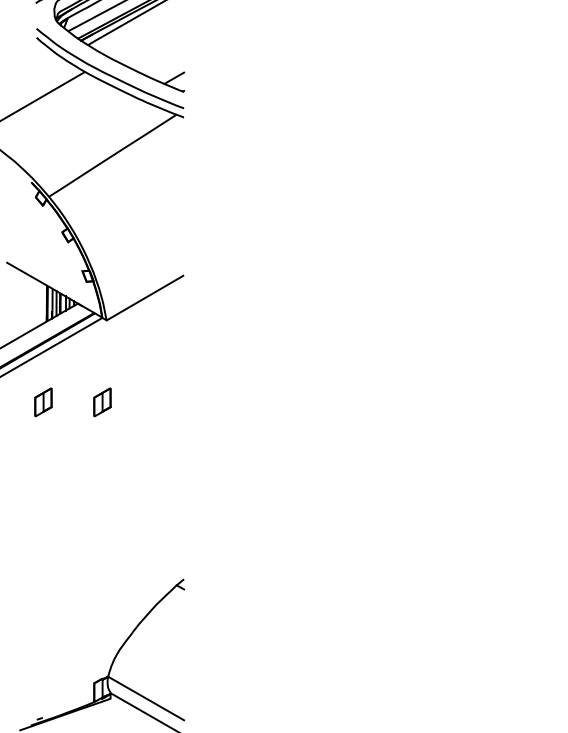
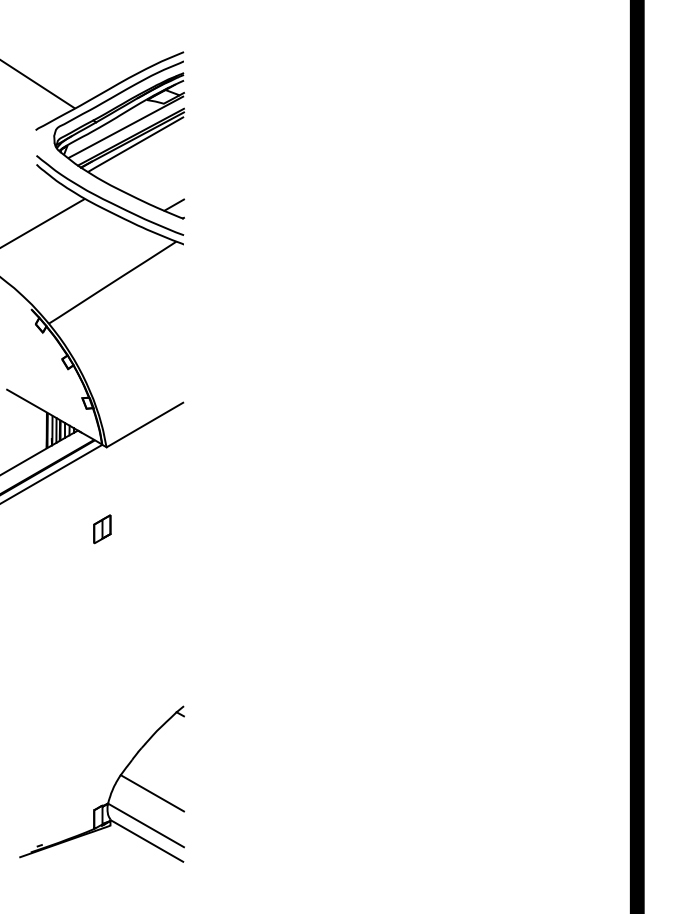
part: (43, 402) -> (43, 529), removed
line: (152, 666) -> (152, 793), added

